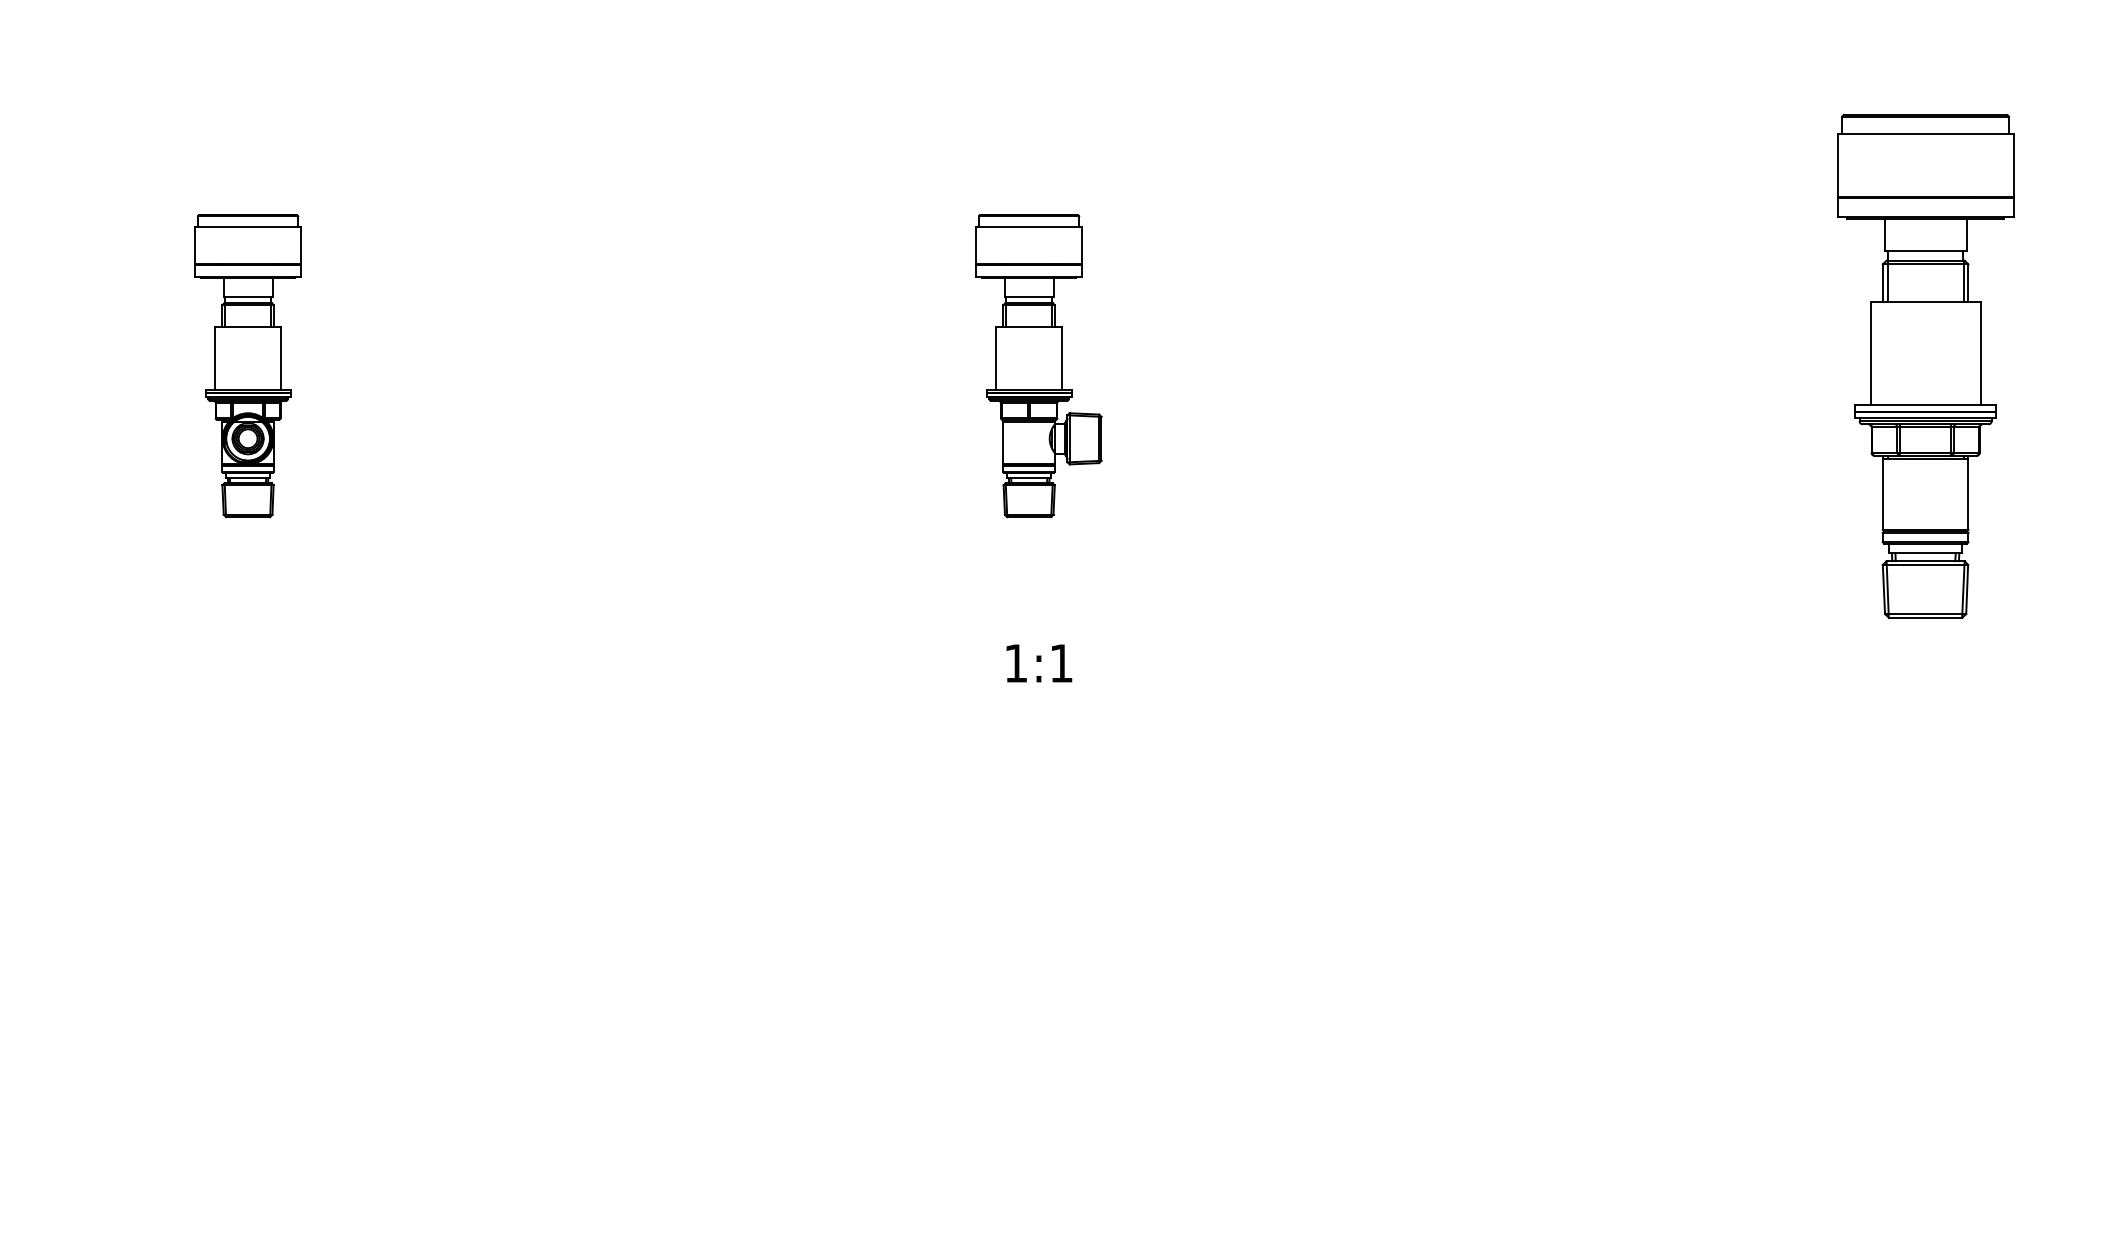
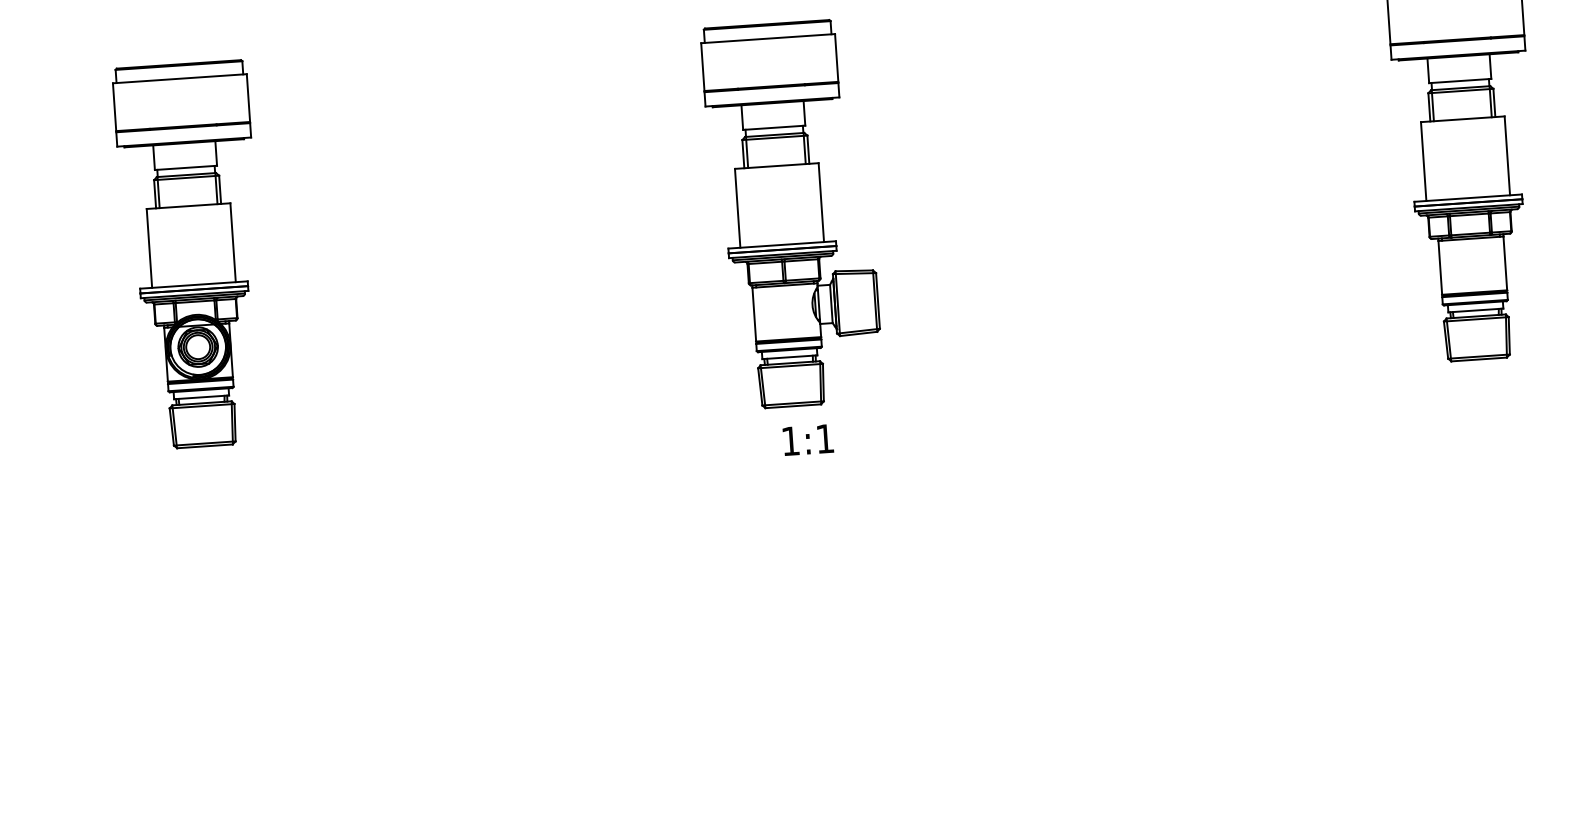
part: (247, 365) -> (191, 254), size x1.67
part: (1038, 365) -> (792, 213), size x1.67

